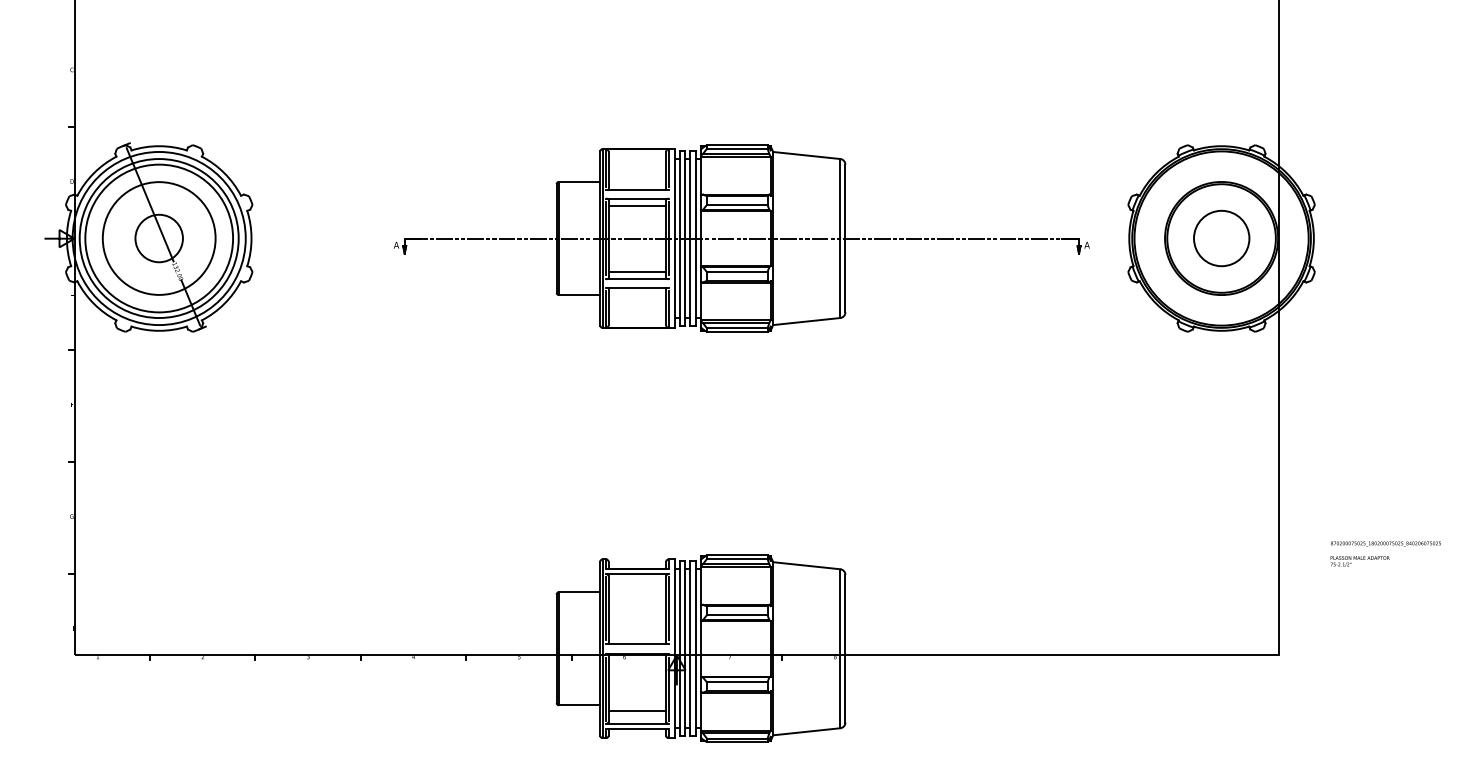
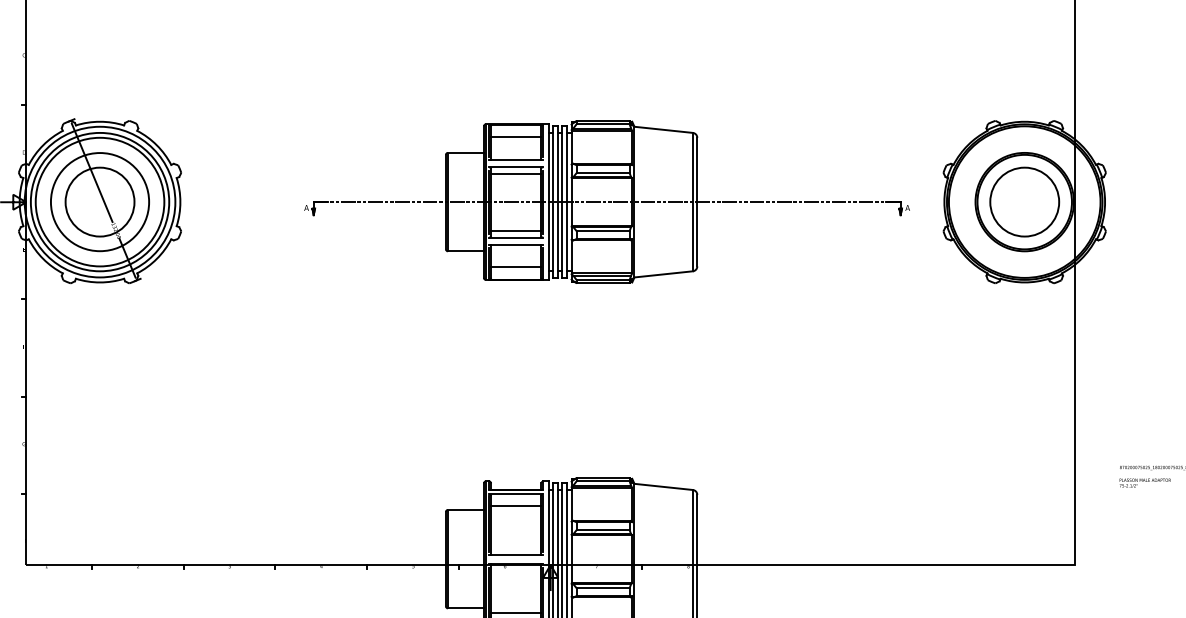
line: (637, 164) -> (516, 137), added
circle: (158, 238) -> (99, 202), size x1.67
circle: (1221, 238) -> (1024, 202), size x1.43
line: (637, 312) -> (516, 266), added
line: (637, 587) -> (516, 505), added

